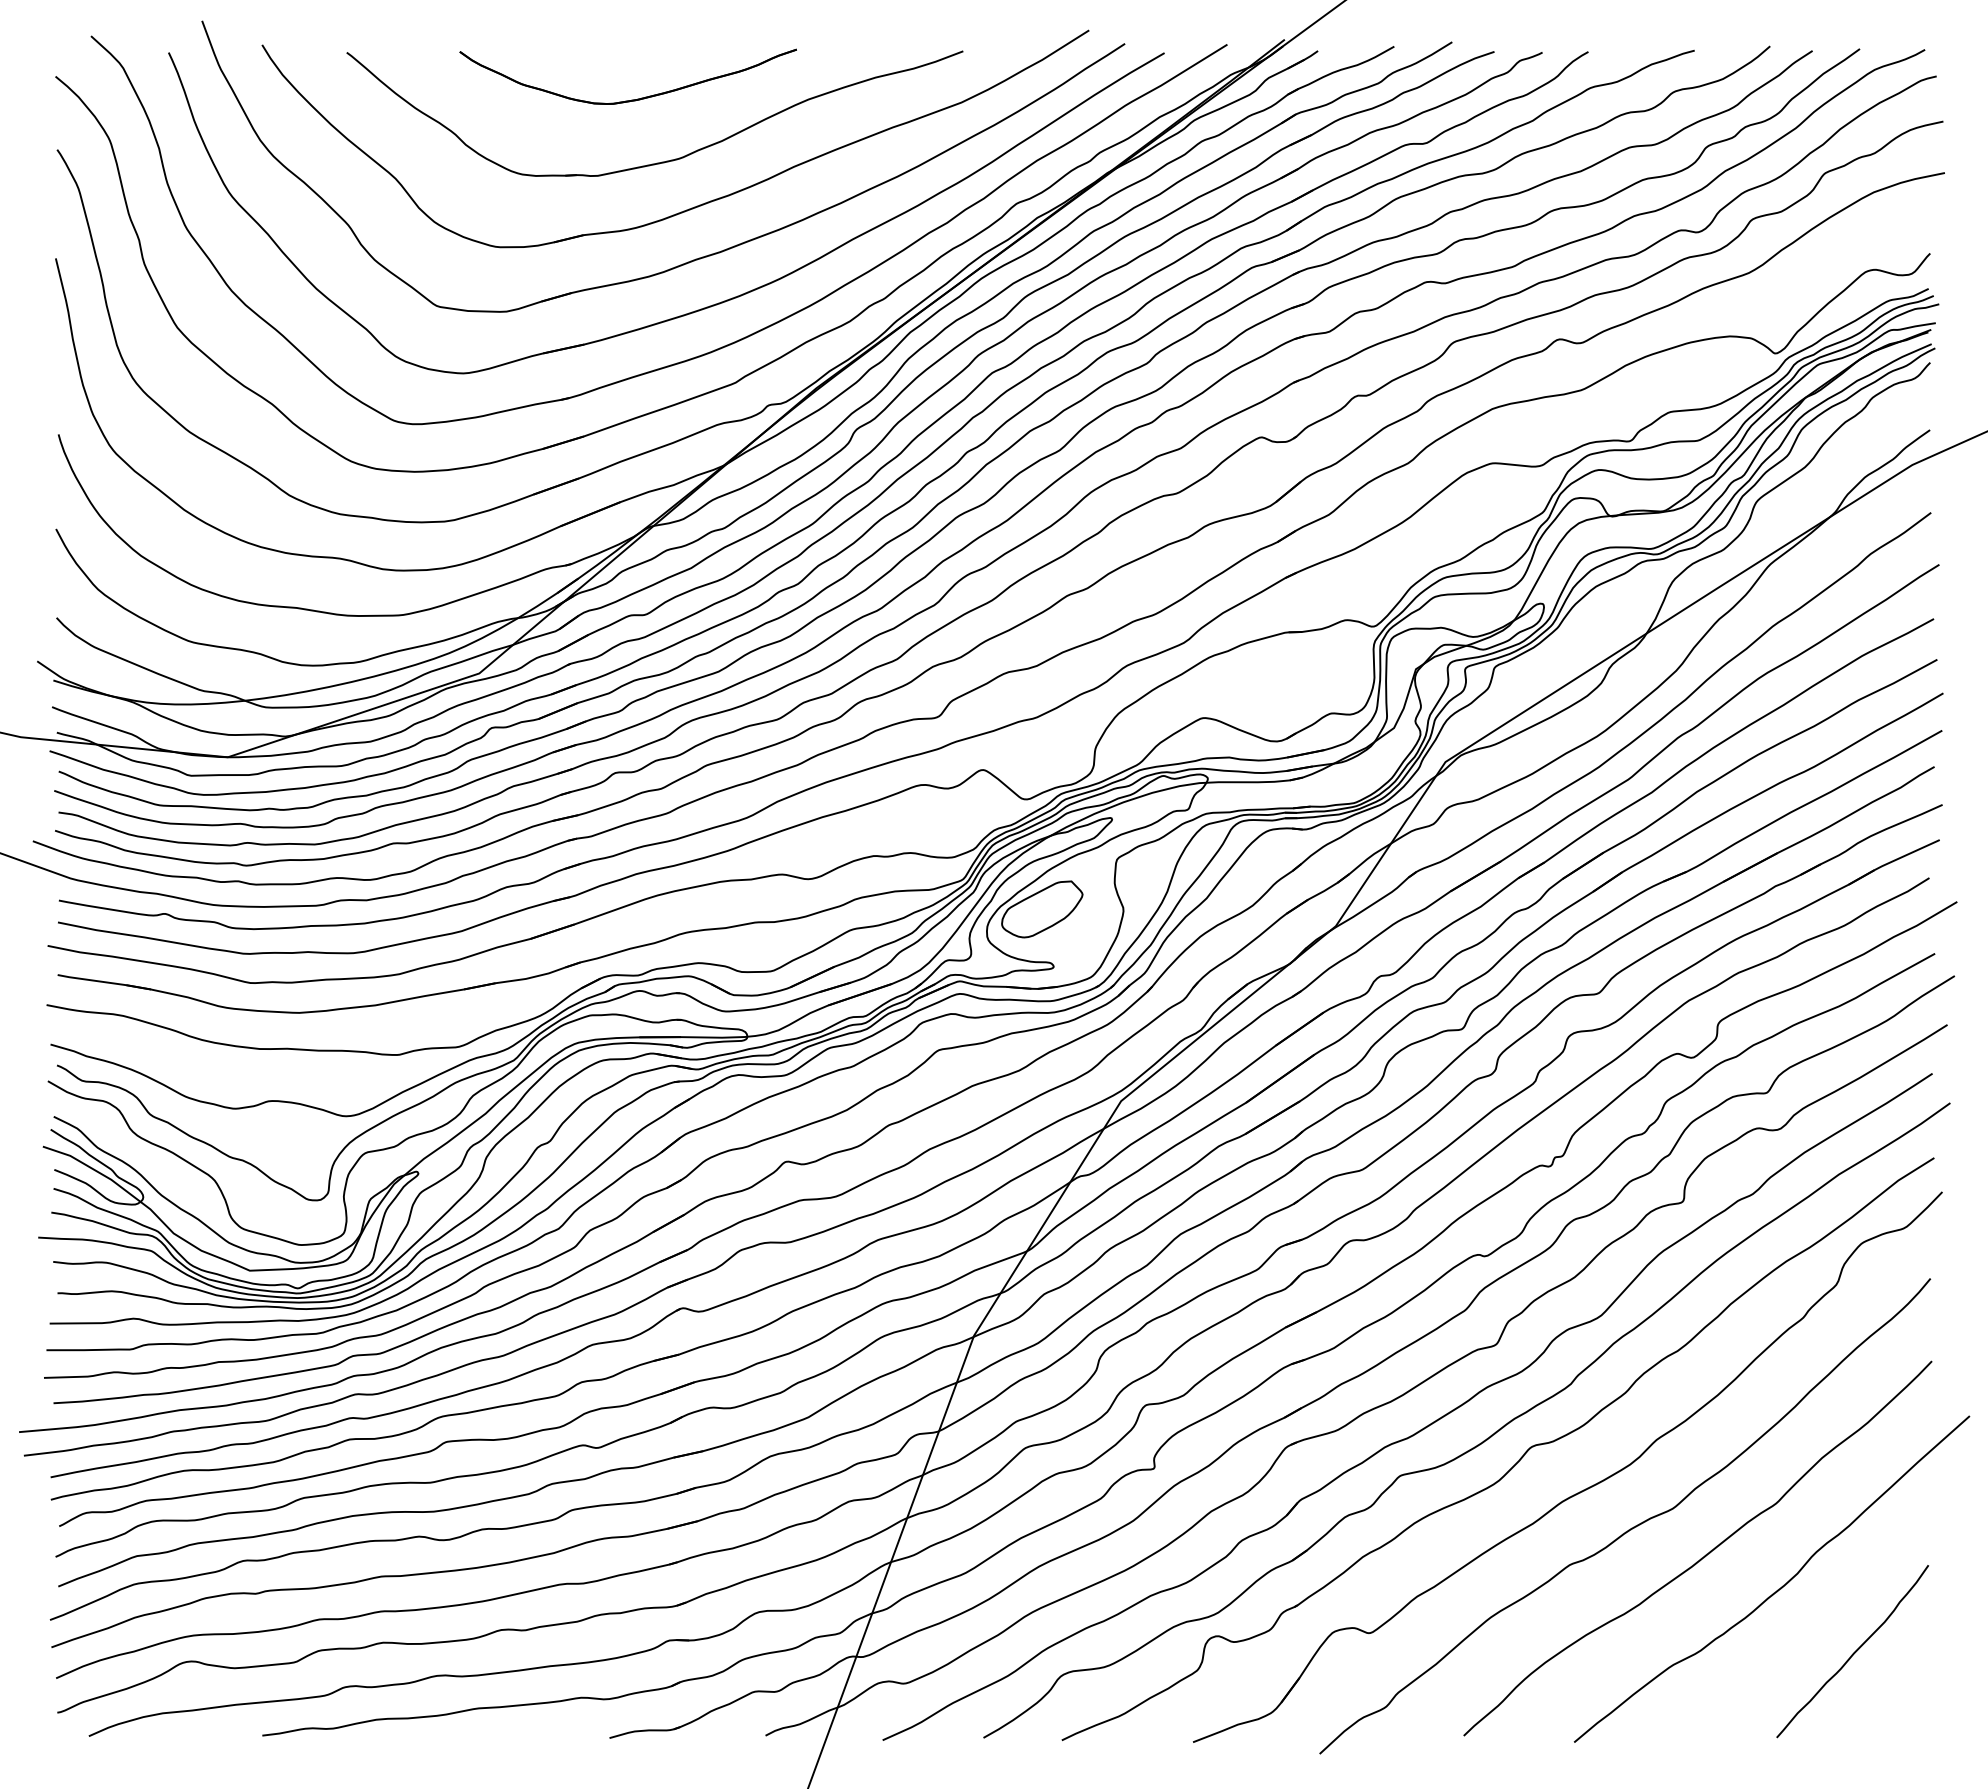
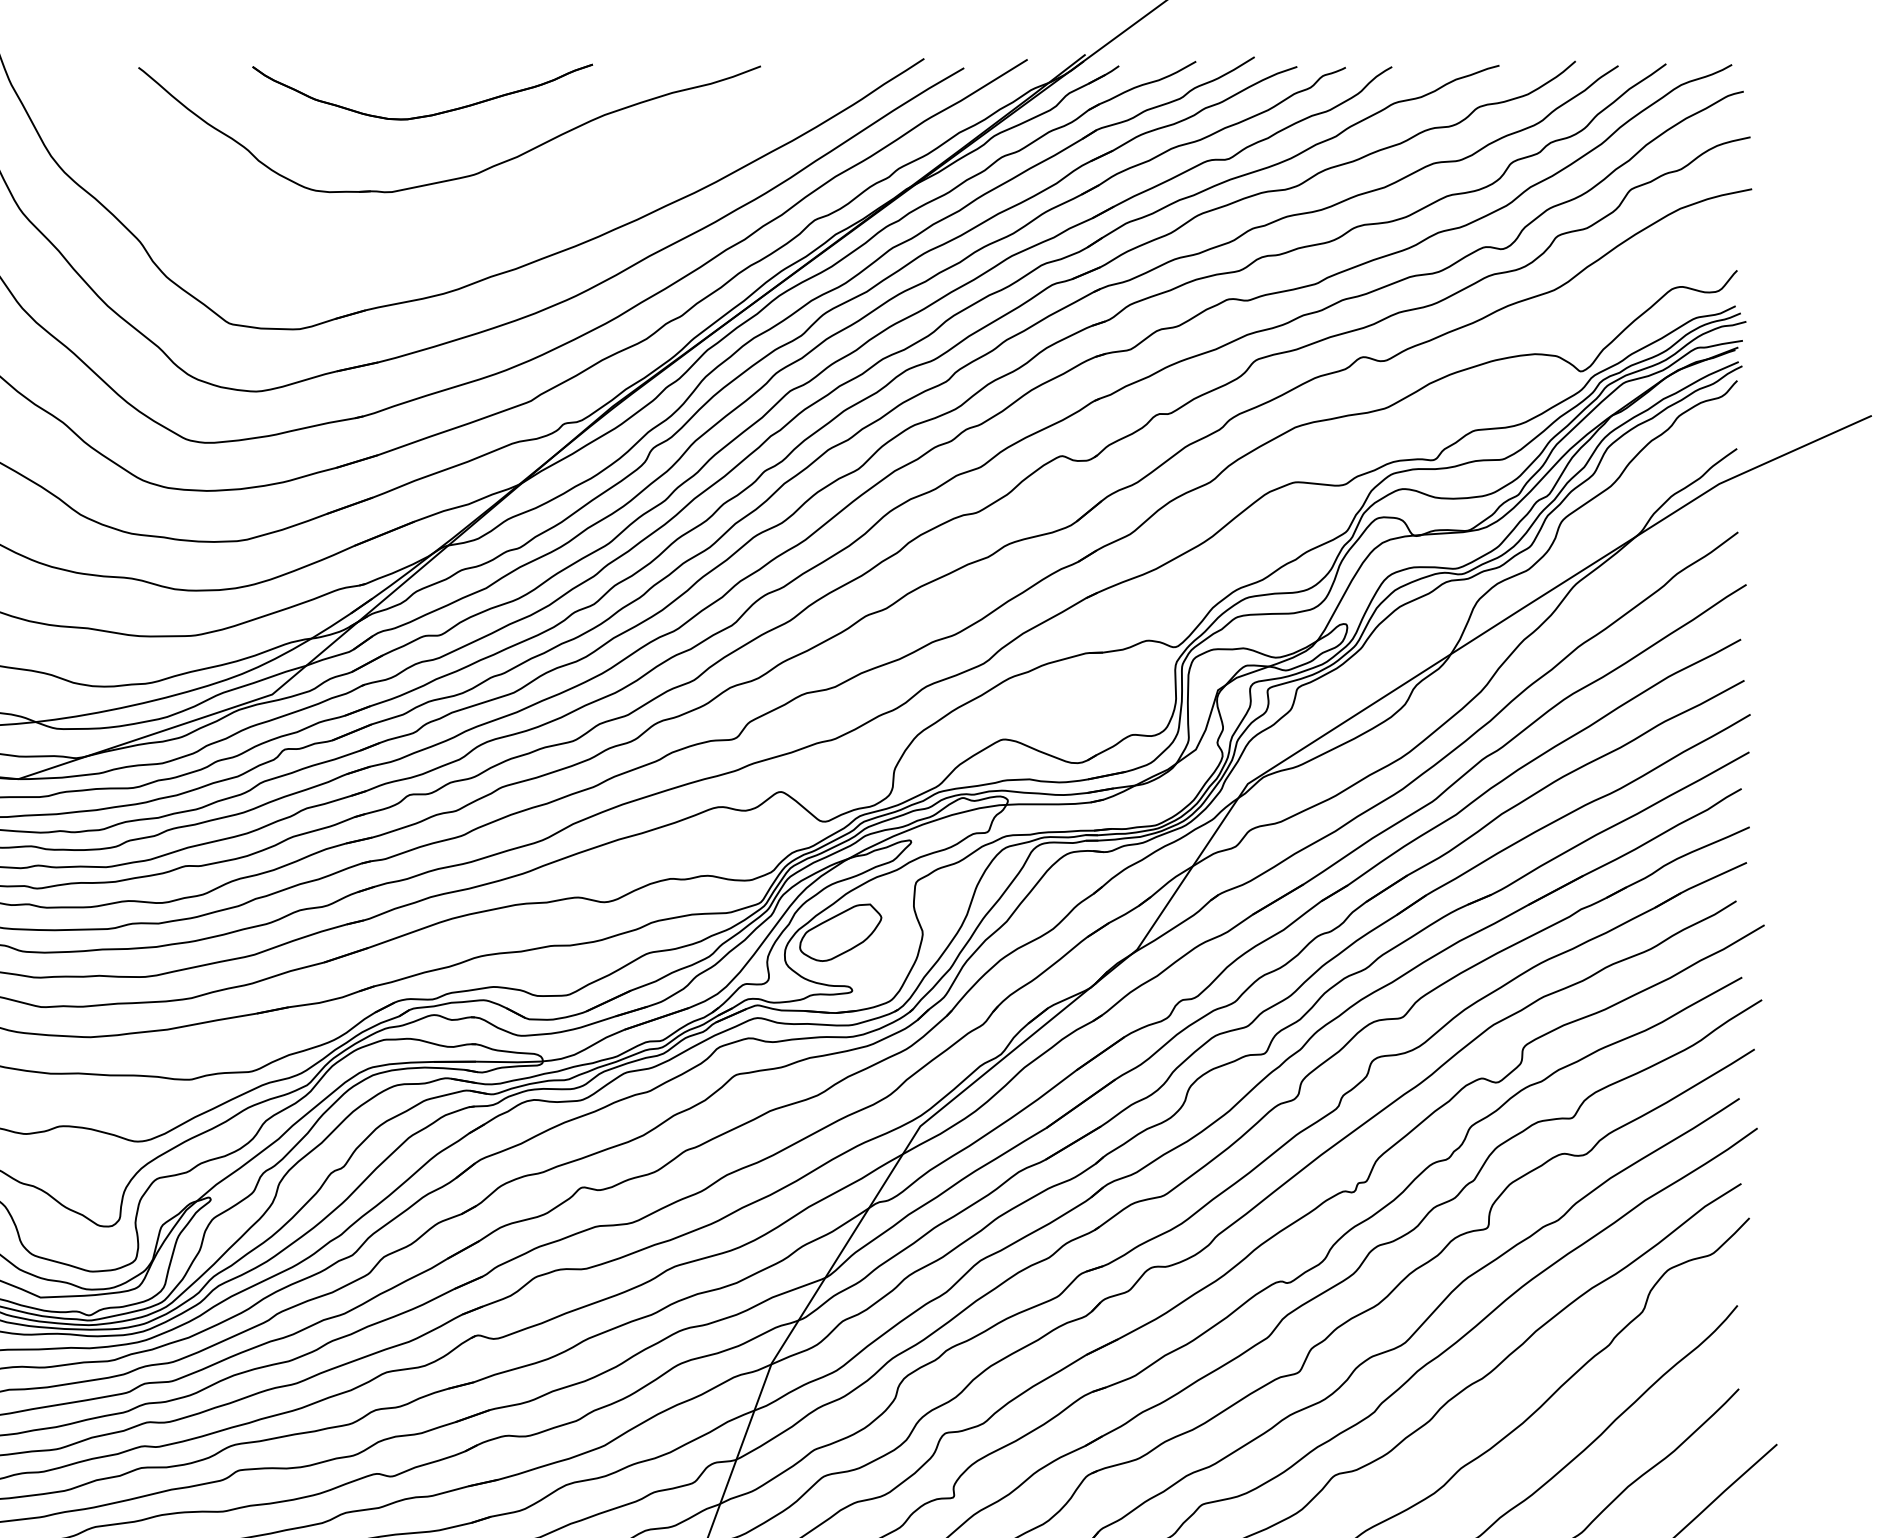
part: (699, 204) -> (494, 220), removed

